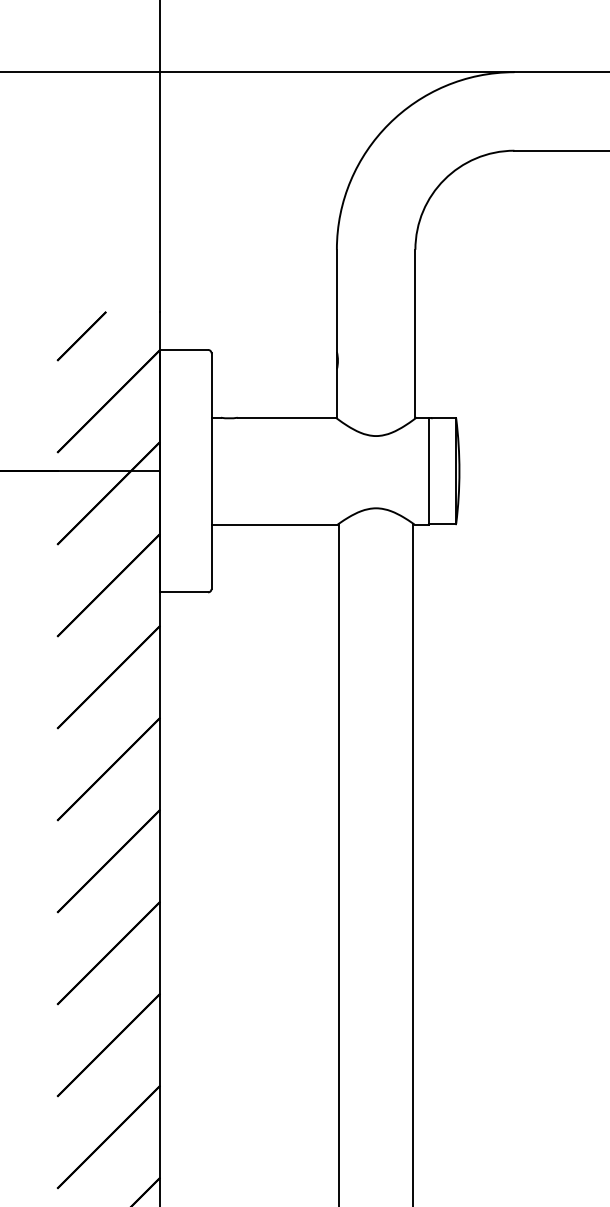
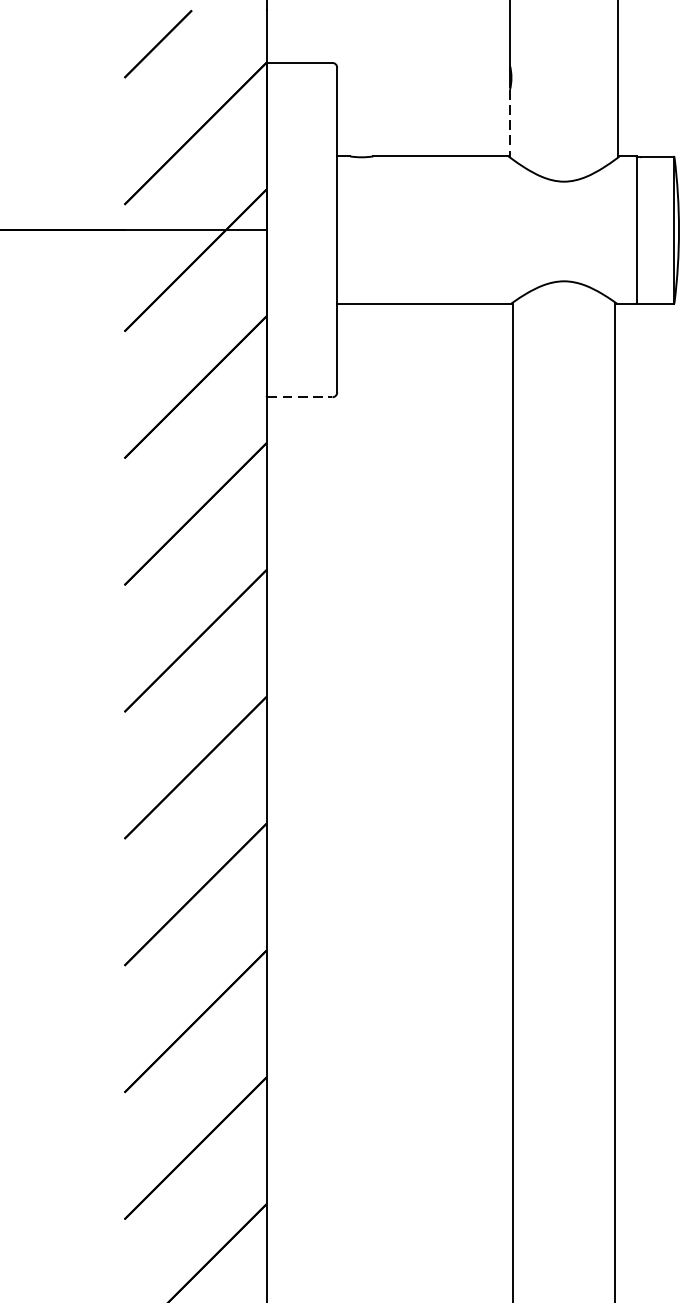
line: (336, 393) -> (509, 122), solid -> dashed
line: (184, 592) -> (299, 397), solid -> dashed

